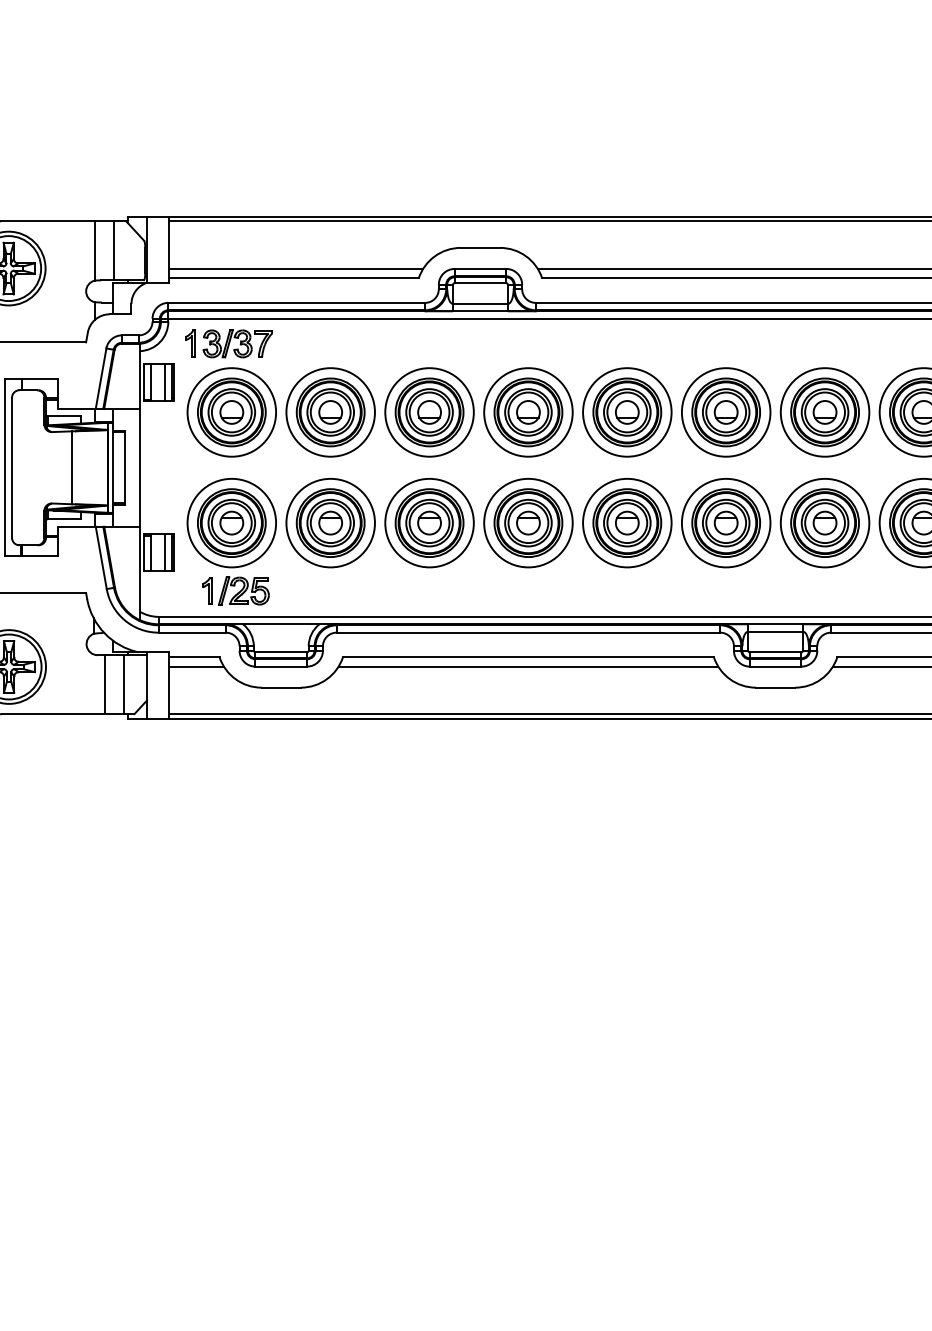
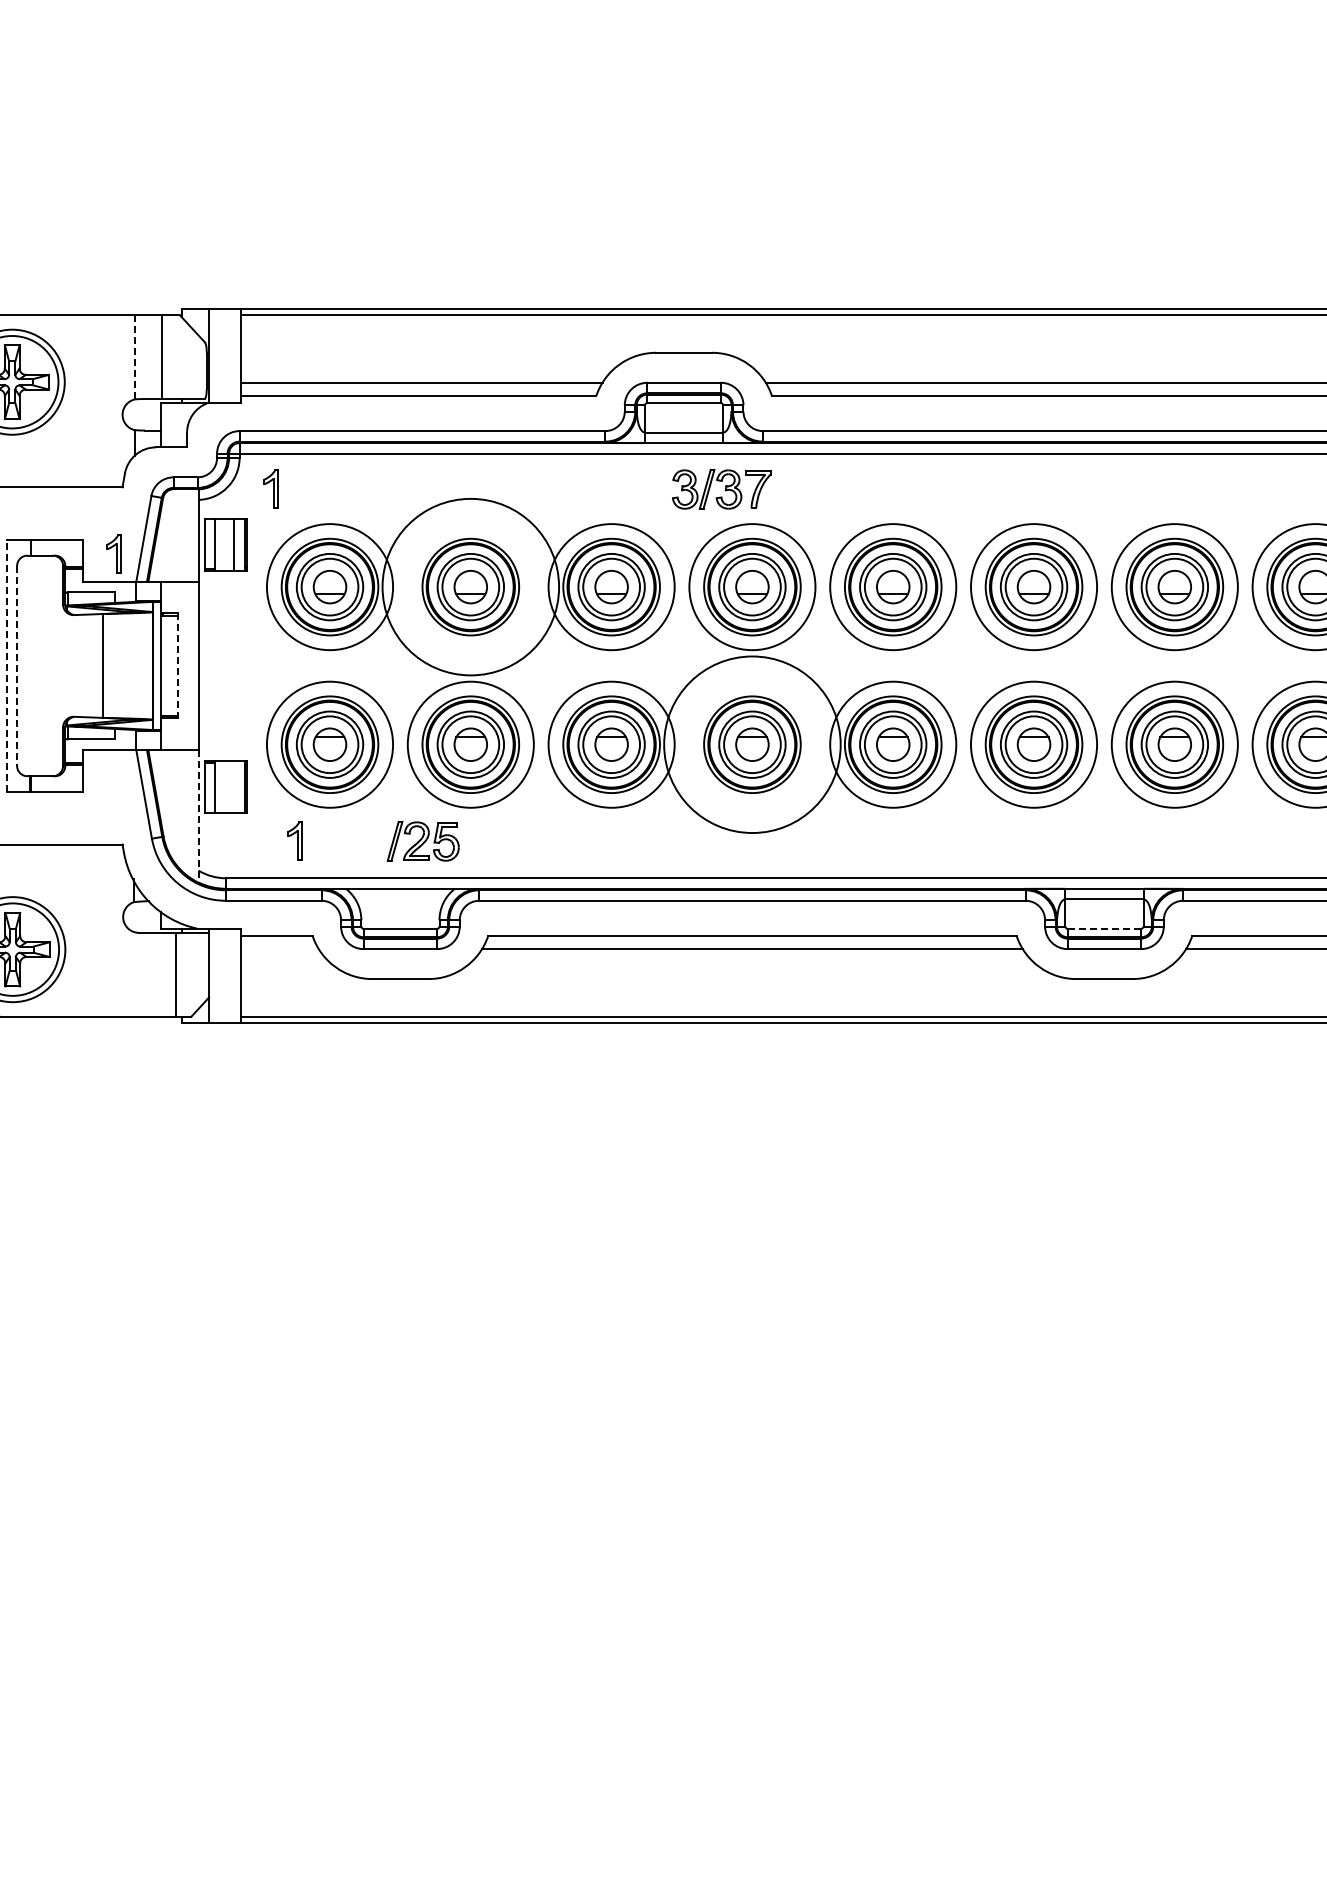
line: (95, 251) -> (135, 357), solid -> dashed
part: (237, 343) -> (721, 488), moved
part: (79, 388) -> (113, 553), added
circle: (330, 412) -> (470, 587), size x1.4
line: (5, 467) -> (7, 665), solid -> dashed
line: (12, 467) -> (17, 665), solid -> dashed
line: (124, 467) -> (177, 665), solid -> dashed
circle: (528, 522) -> (752, 744), size x1.4
line: (164, 552) -> (234, 786), removed
line: (139, 573) -> (198, 816), solid -> dashed
part: (243, 590) -> (422, 840), moved
line: (775, 652) -> (1104, 928), solid -> dashed
line: (196, 666) -> (279, 949), removed
line: (105, 684) -> (149, 974), removed

